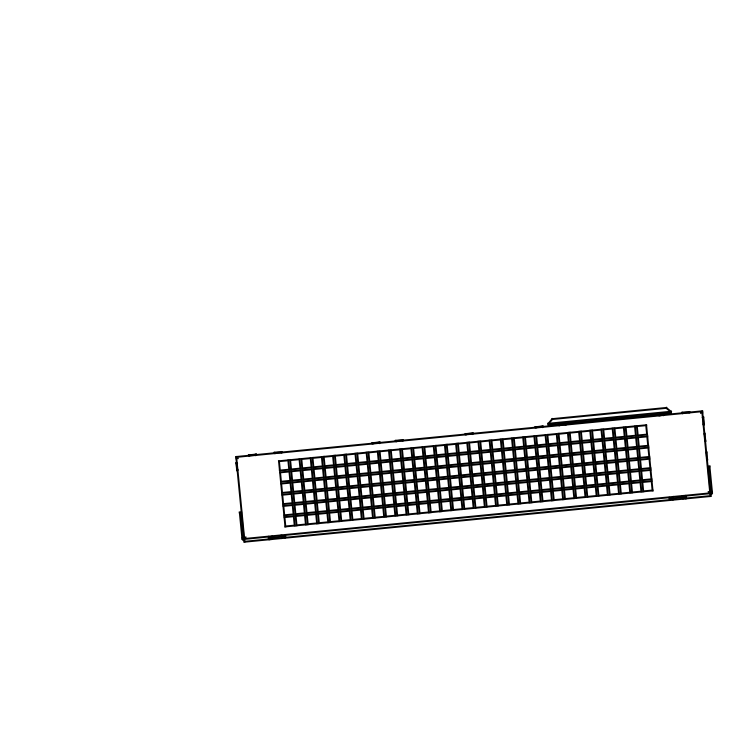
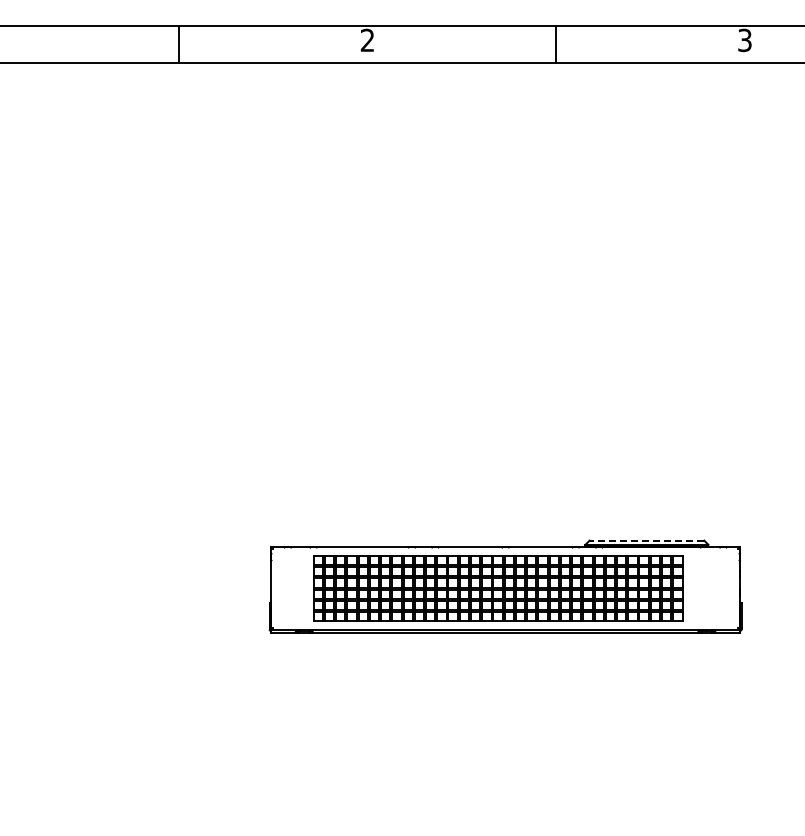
line: (608, 413) -> (646, 540), solid -> dashed

